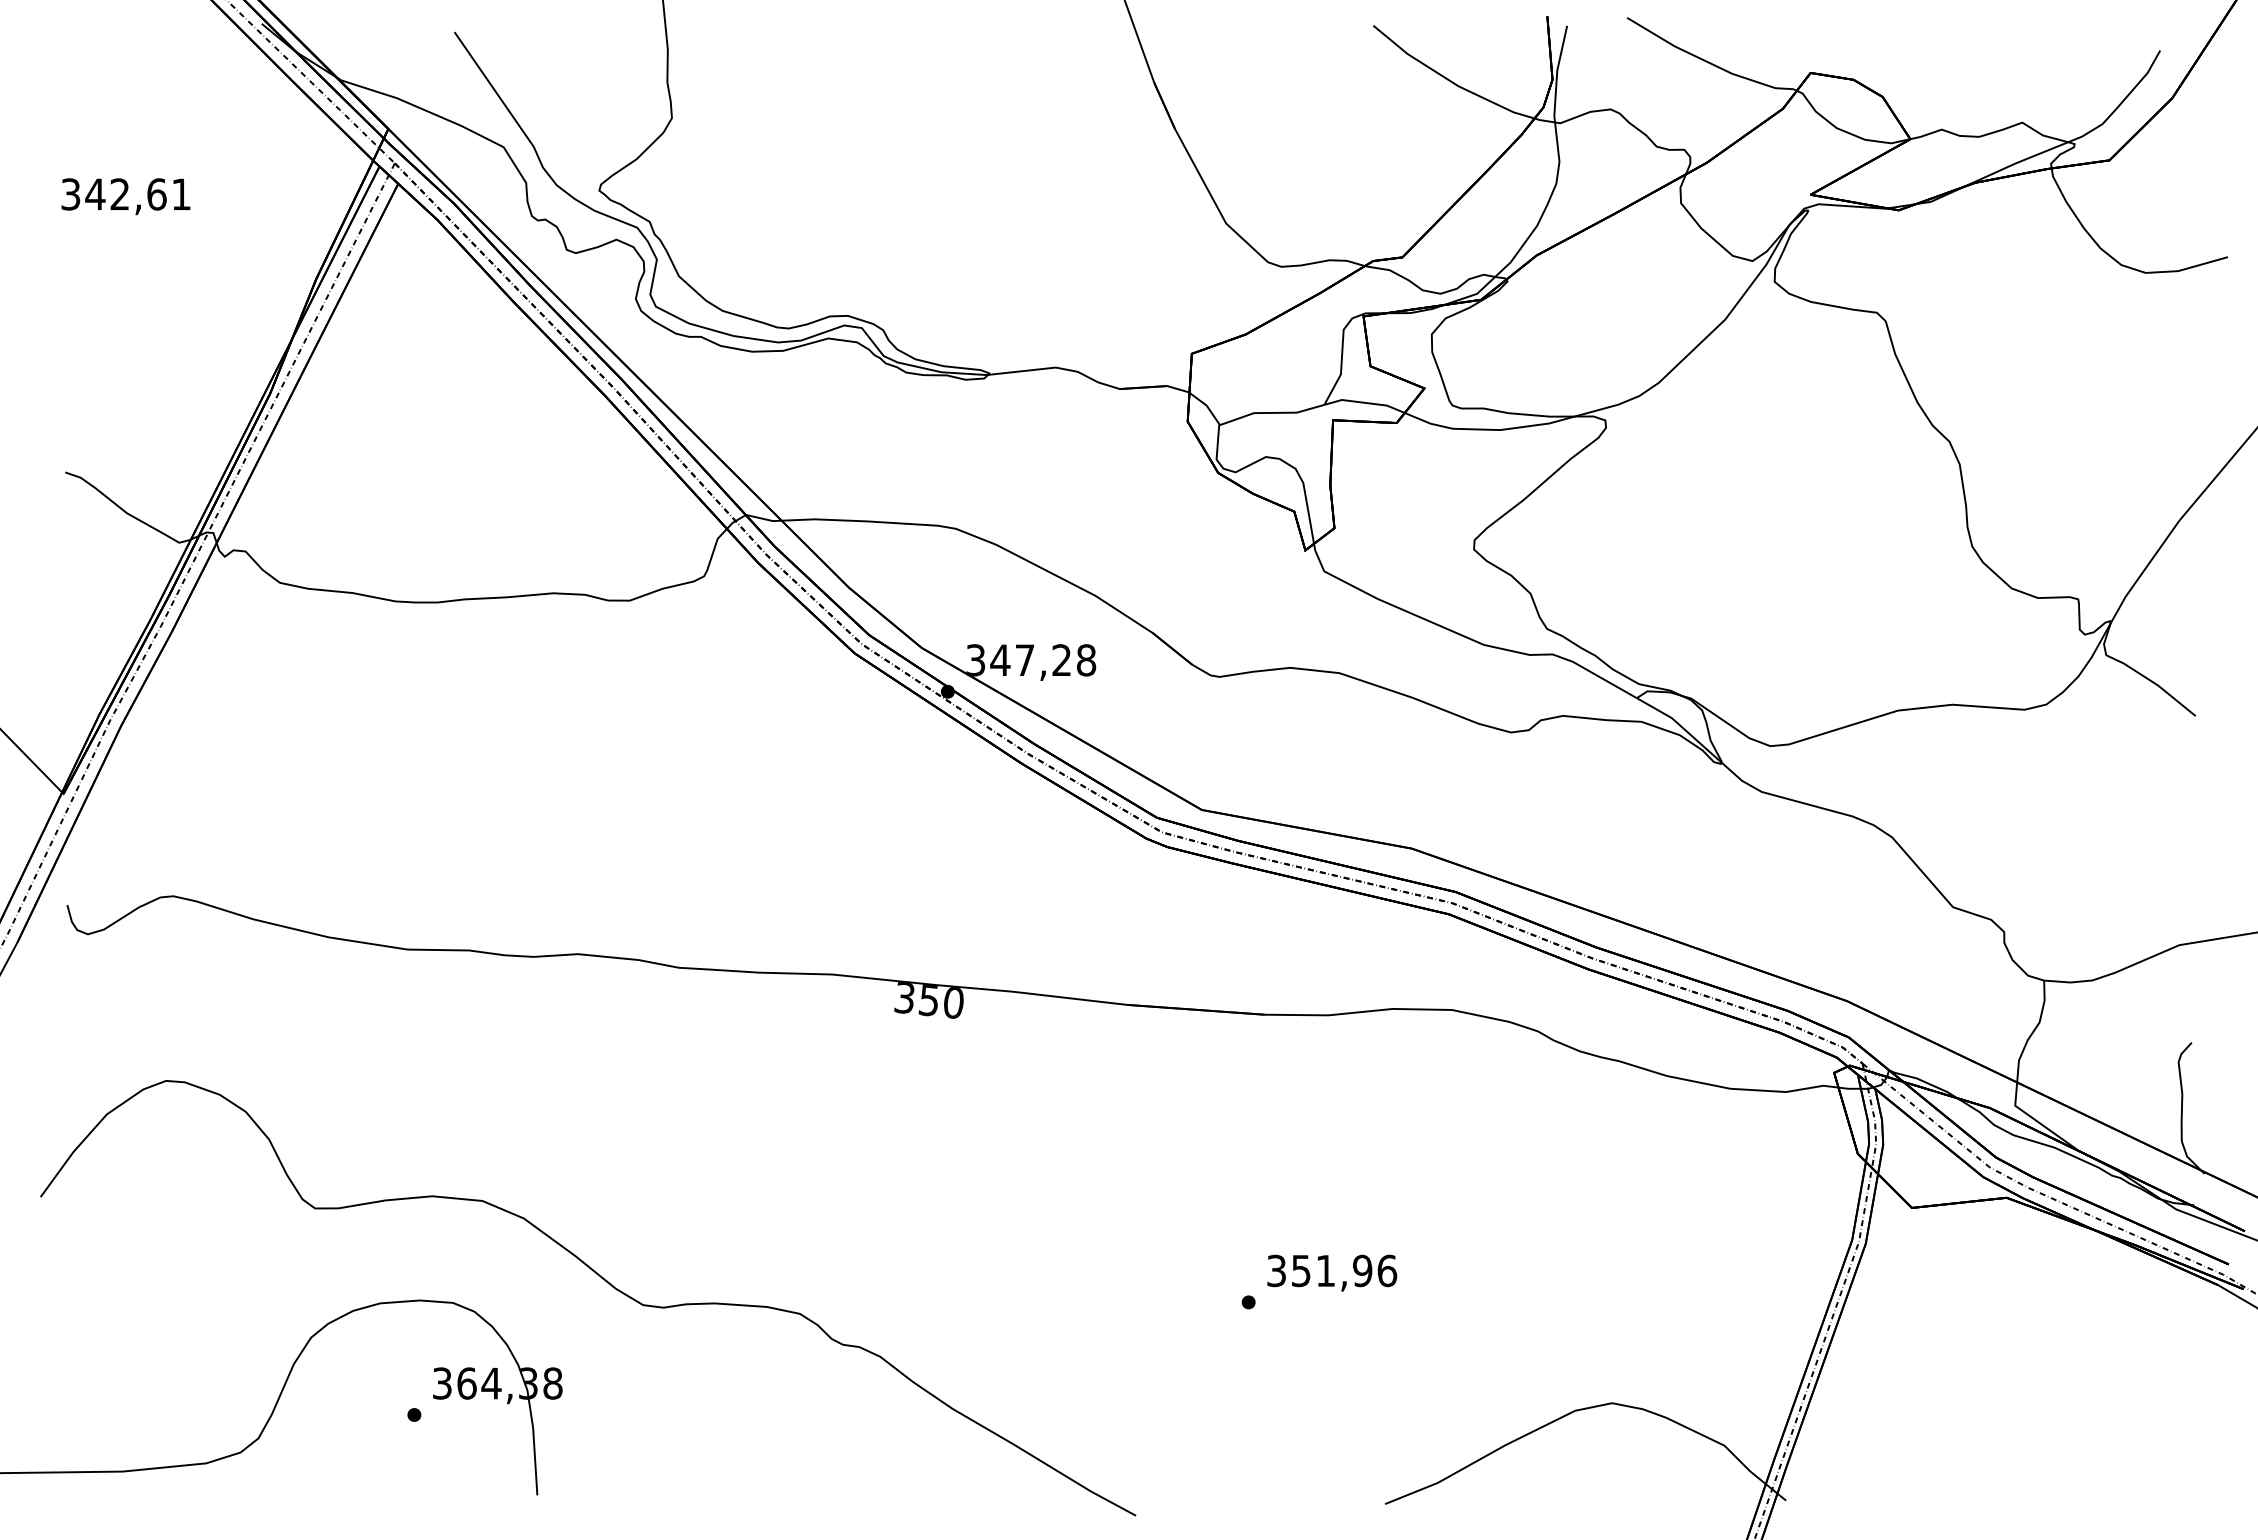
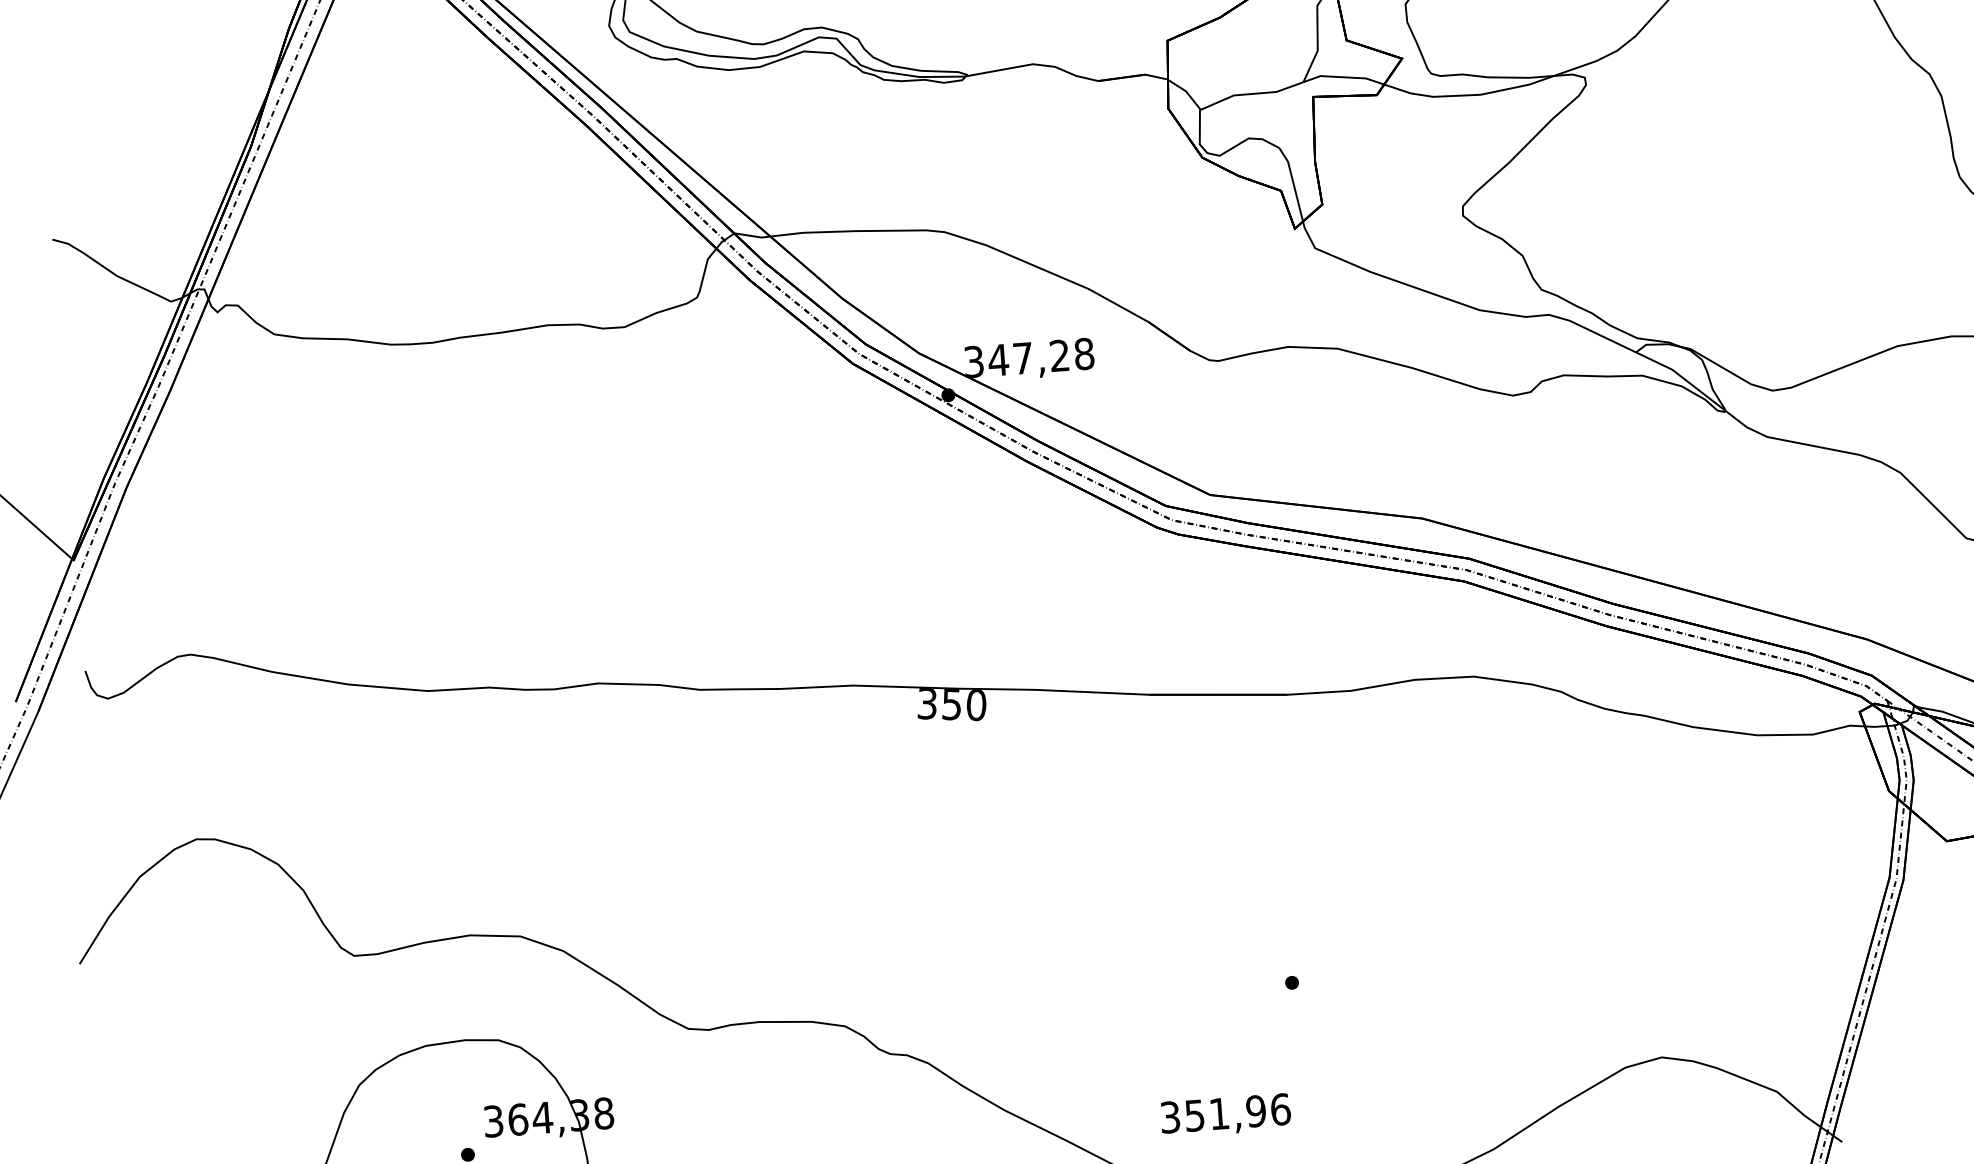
text: (1332, 1272) -> (1226, 1115), moved

